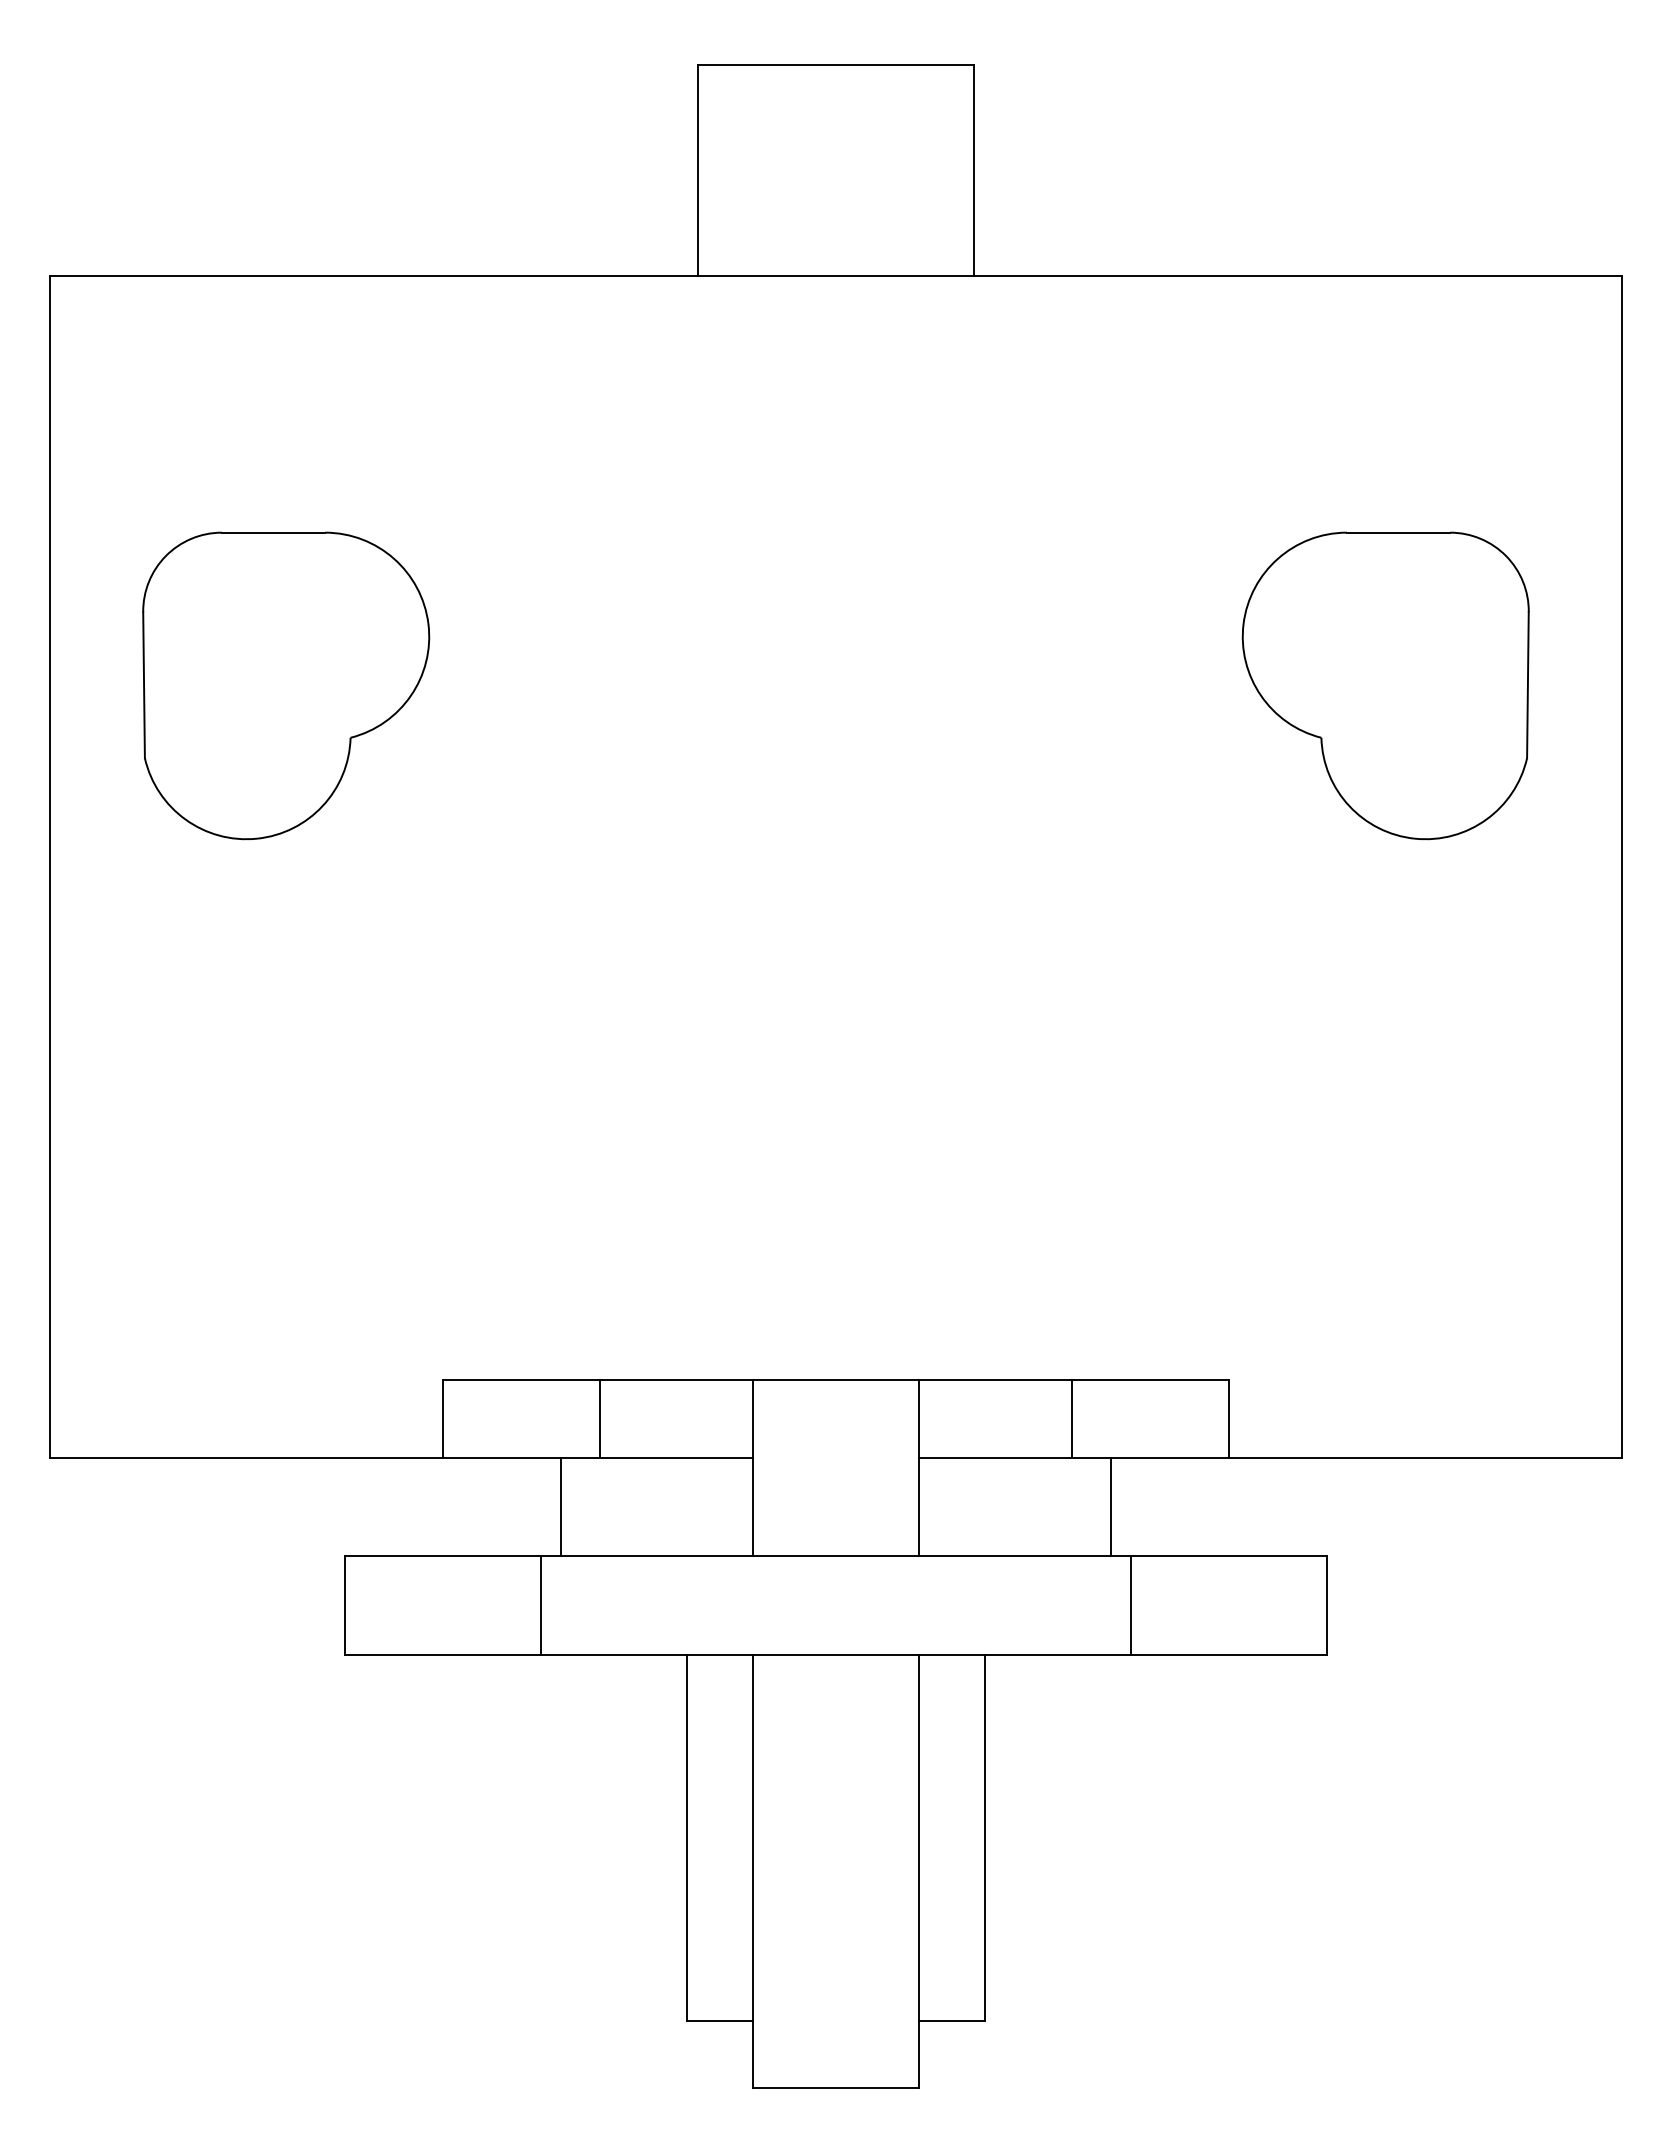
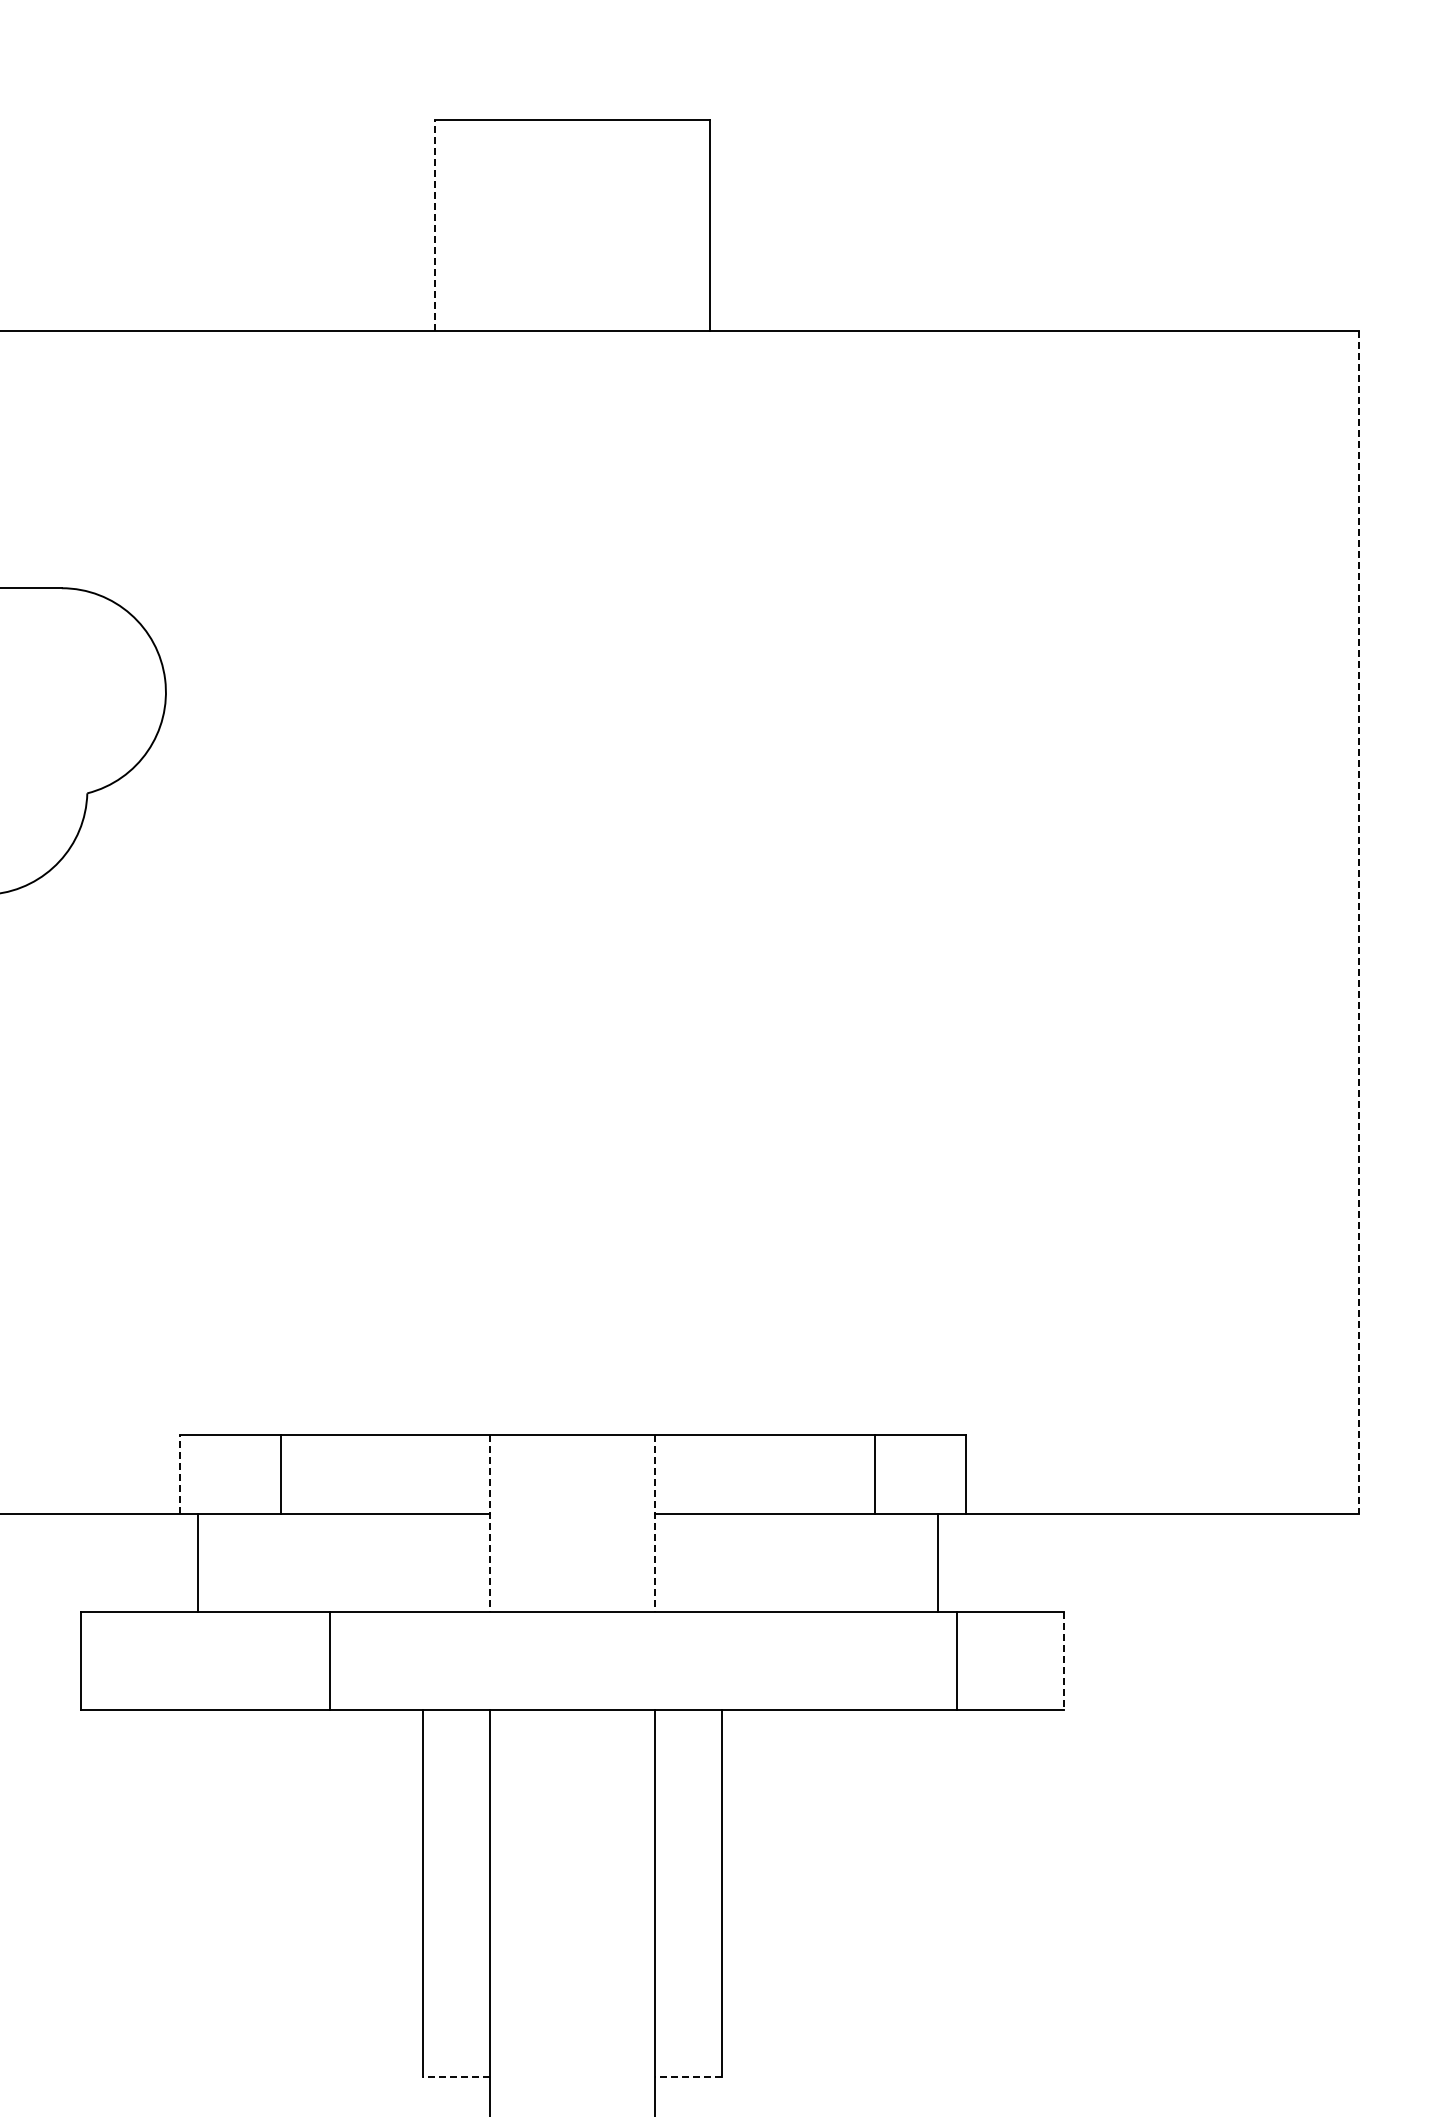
line: (698, 170) -> (435, 226), solid -> dashed
part: (1385, 685) -> (1122, 741), removed
line: (1622, 867) -> (1359, 923), solid -> dashed
line: (442, 1418) -> (179, 1474), solid -> dashed
line: (600, 1418) -> (281, 1474), moved
line: (1071, 1418) -> (874, 1474), moved
line: (753, 1468) -> (490, 1524), solid -> dashed
line: (918, 1468) -> (655, 1524), solid -> dashed
line: (561, 1507) -> (198, 1563), moved
line: (1110, 1507) -> (937, 1563), moved
line: (541, 1605) -> (330, 1661), moved
line: (1130, 1605) -> (956, 1661), moved
line: (1327, 1606) -> (1064, 1662), solid -> dashed
line: (719, 2021) -> (456, 2077), solid -> dashed
line: (951, 2021) -> (688, 2077), solid -> dashed

